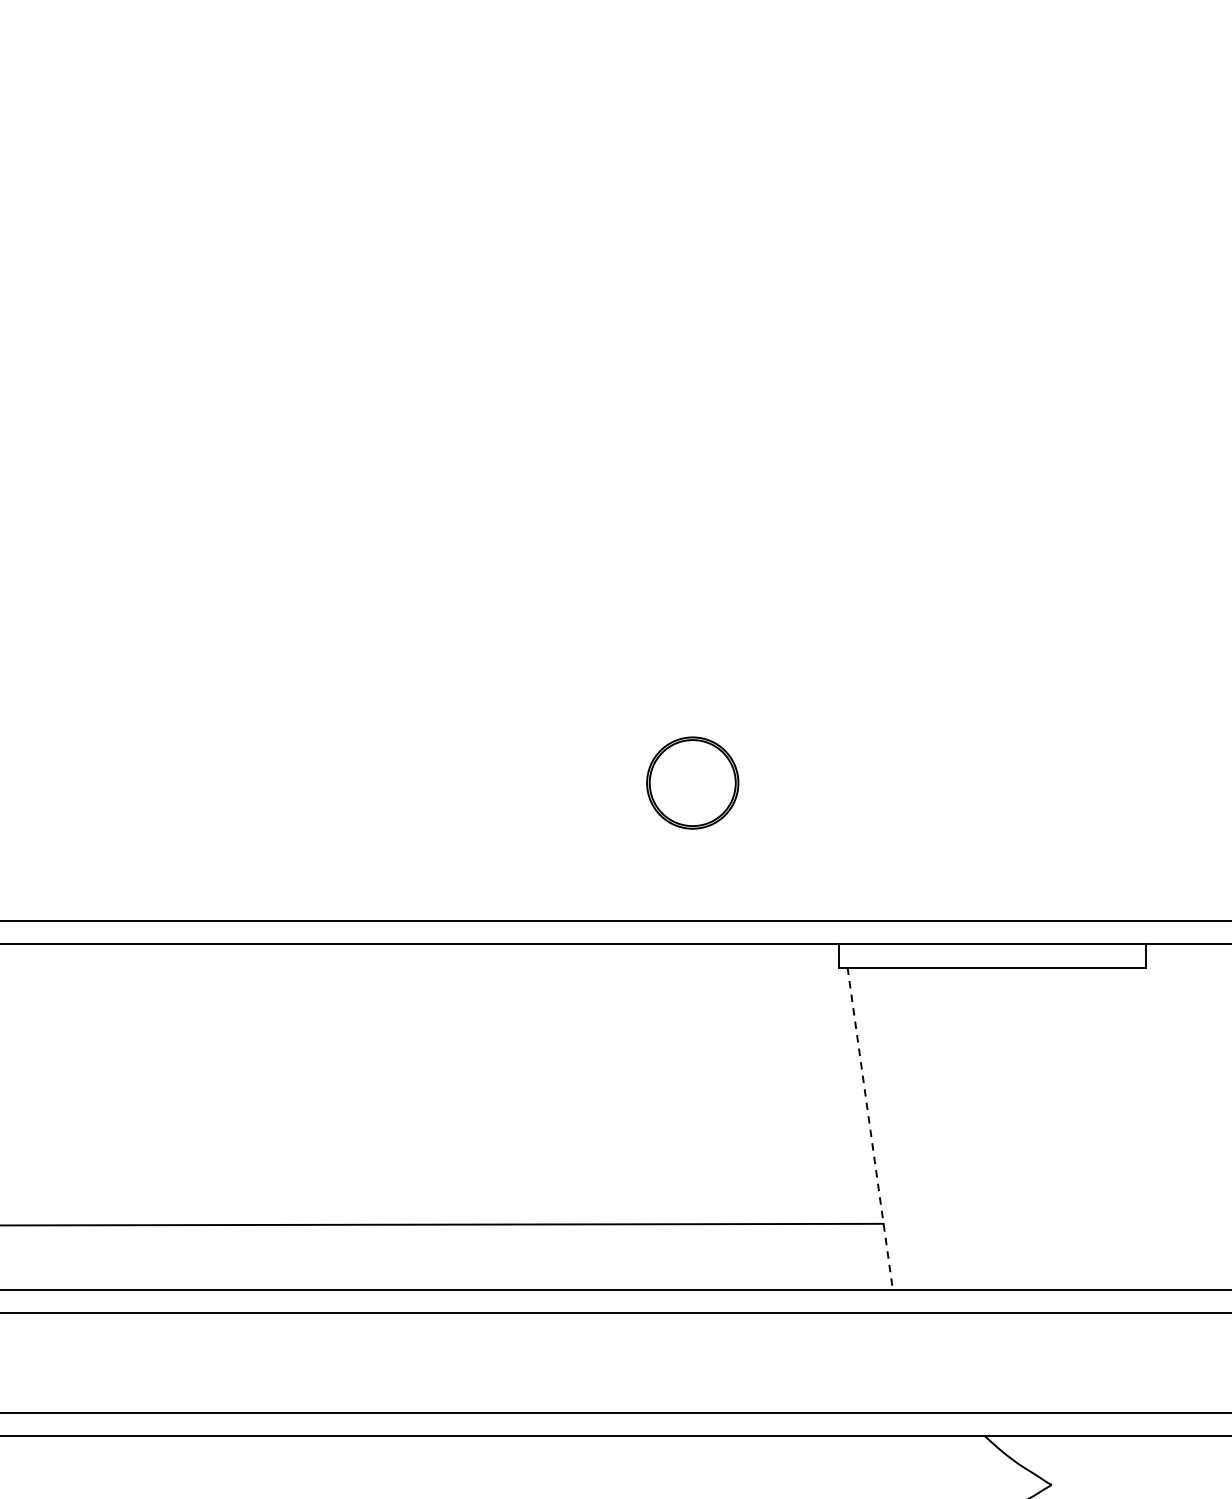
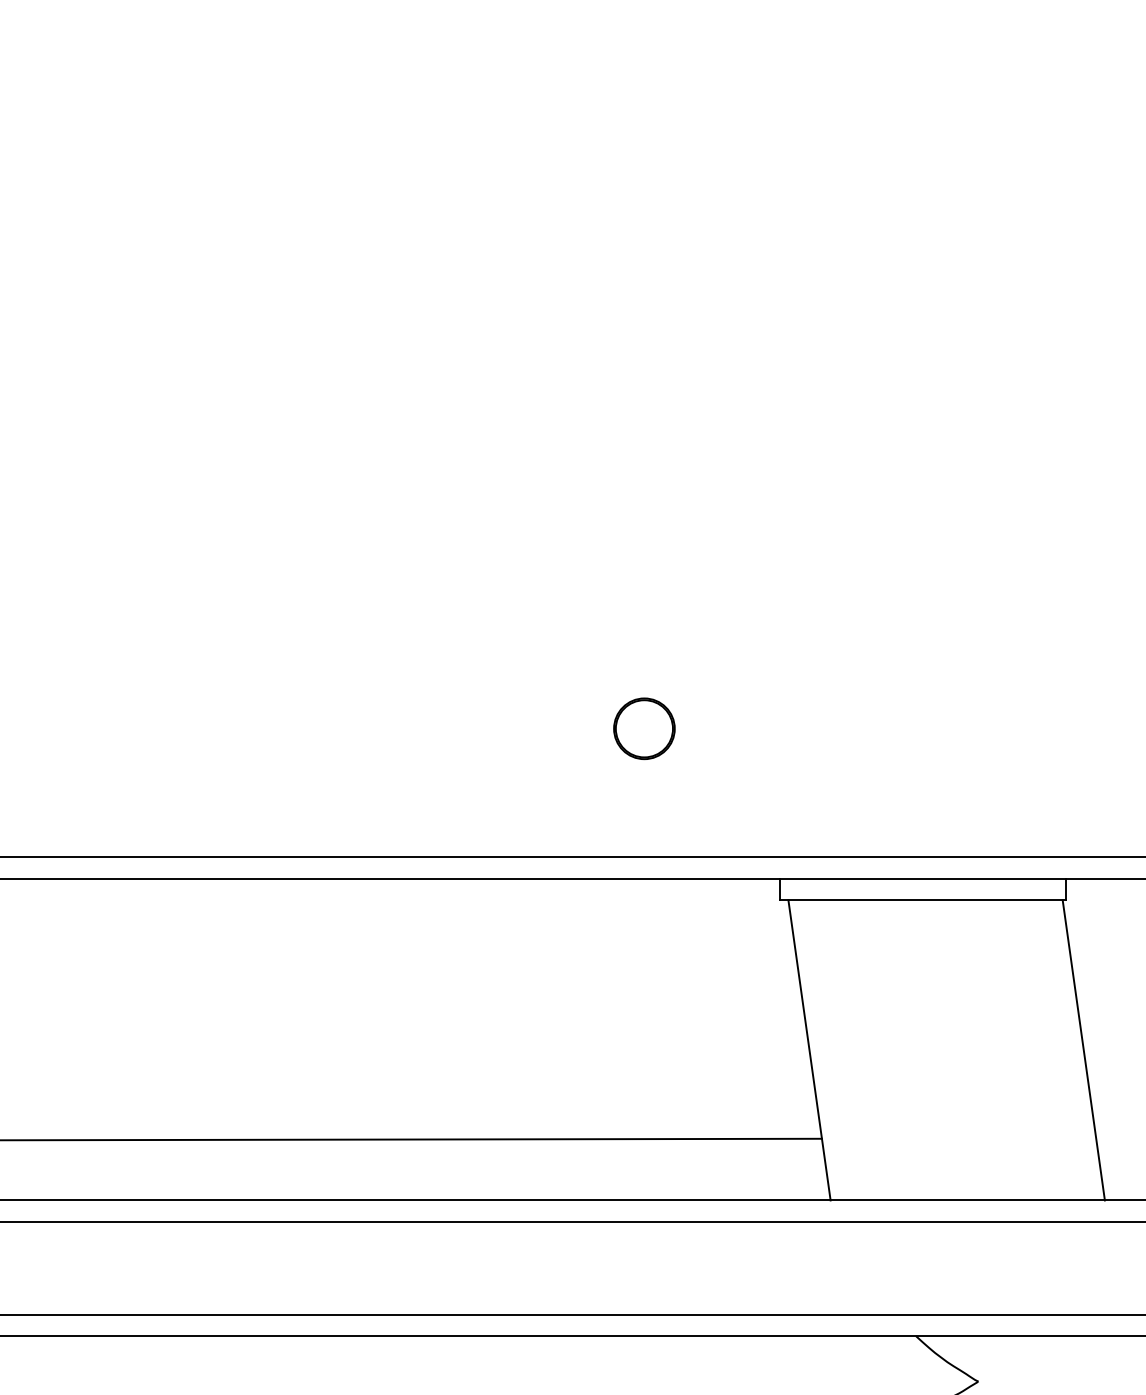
part: (692, 782) -> (644, 728), size x0.71
line: (870, 1128) -> (809, 1050), dashed -> solid
line: (1164, 1128) -> (1083, 1050), added

